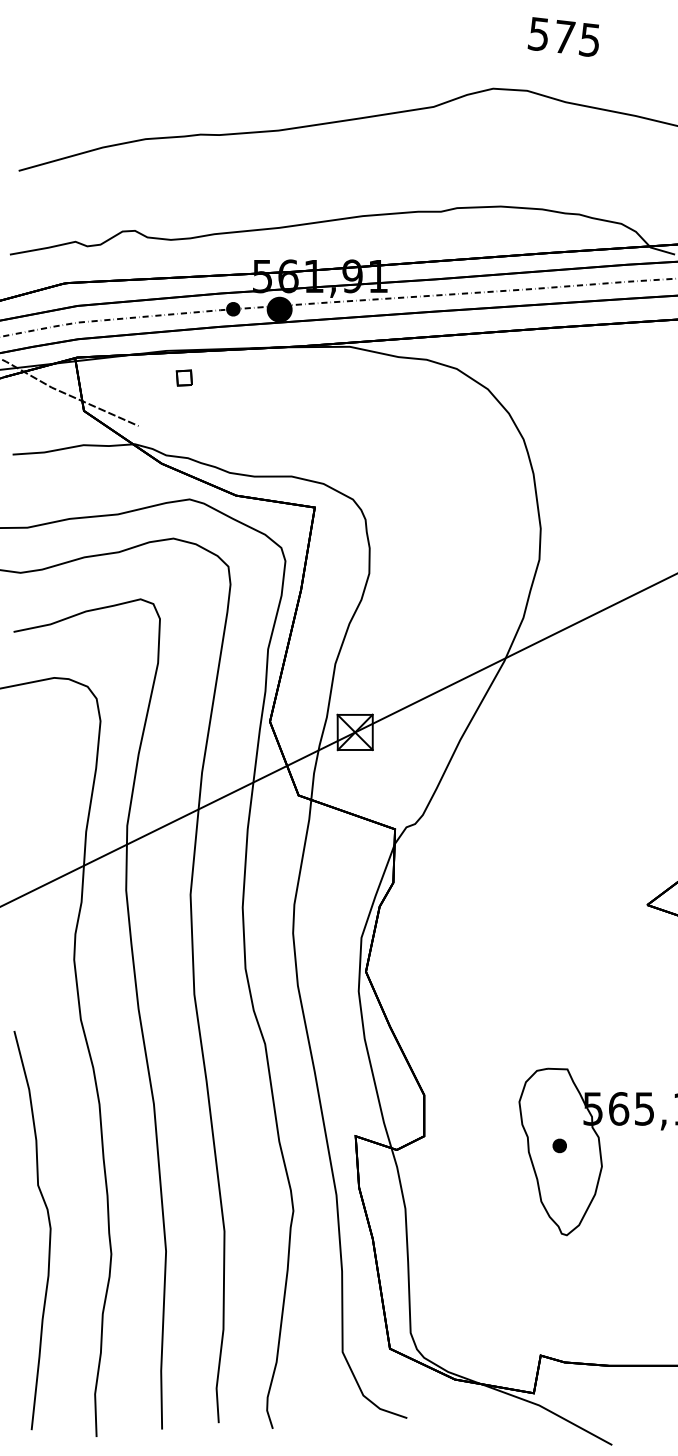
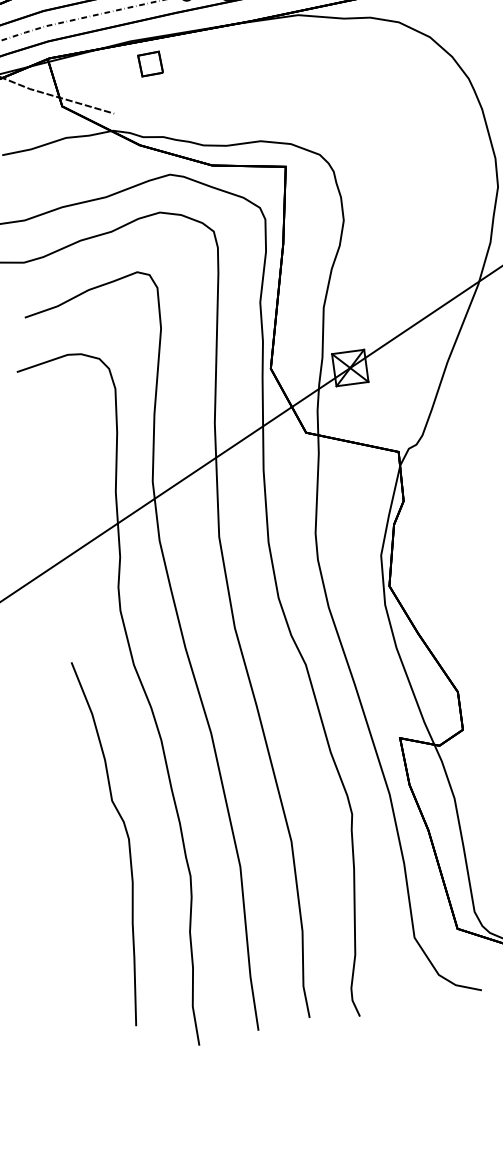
part: (183, 377) -> (149, 63), size x1.6
curve: (49, 1230) -> (128, 840), moved

